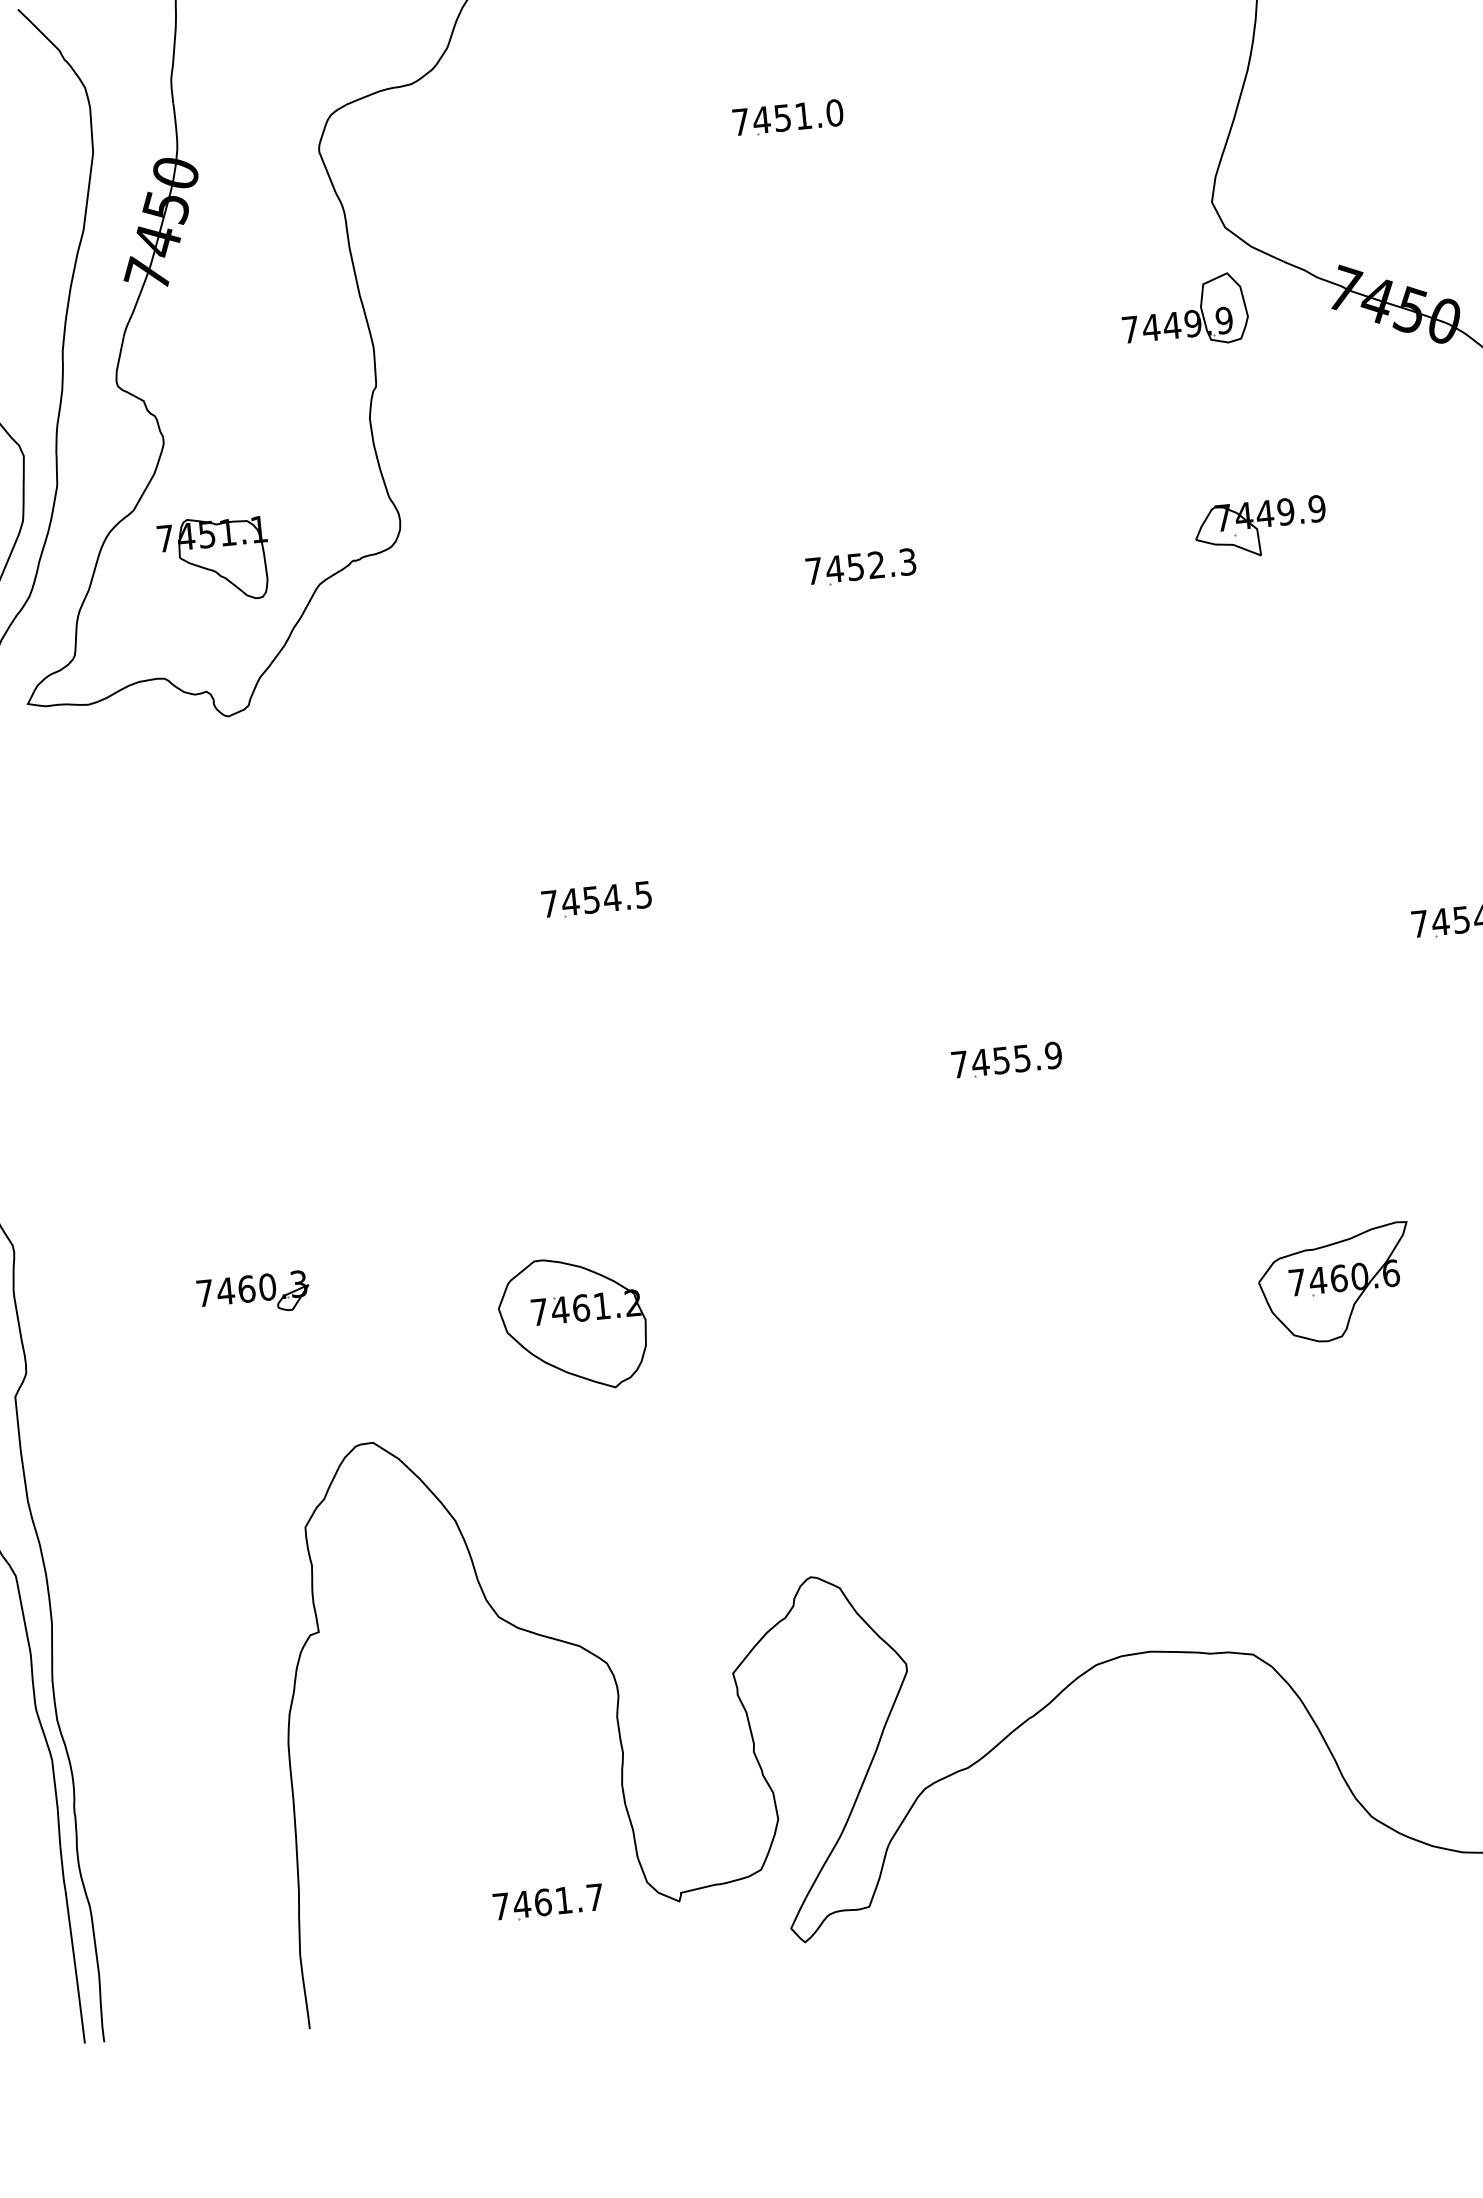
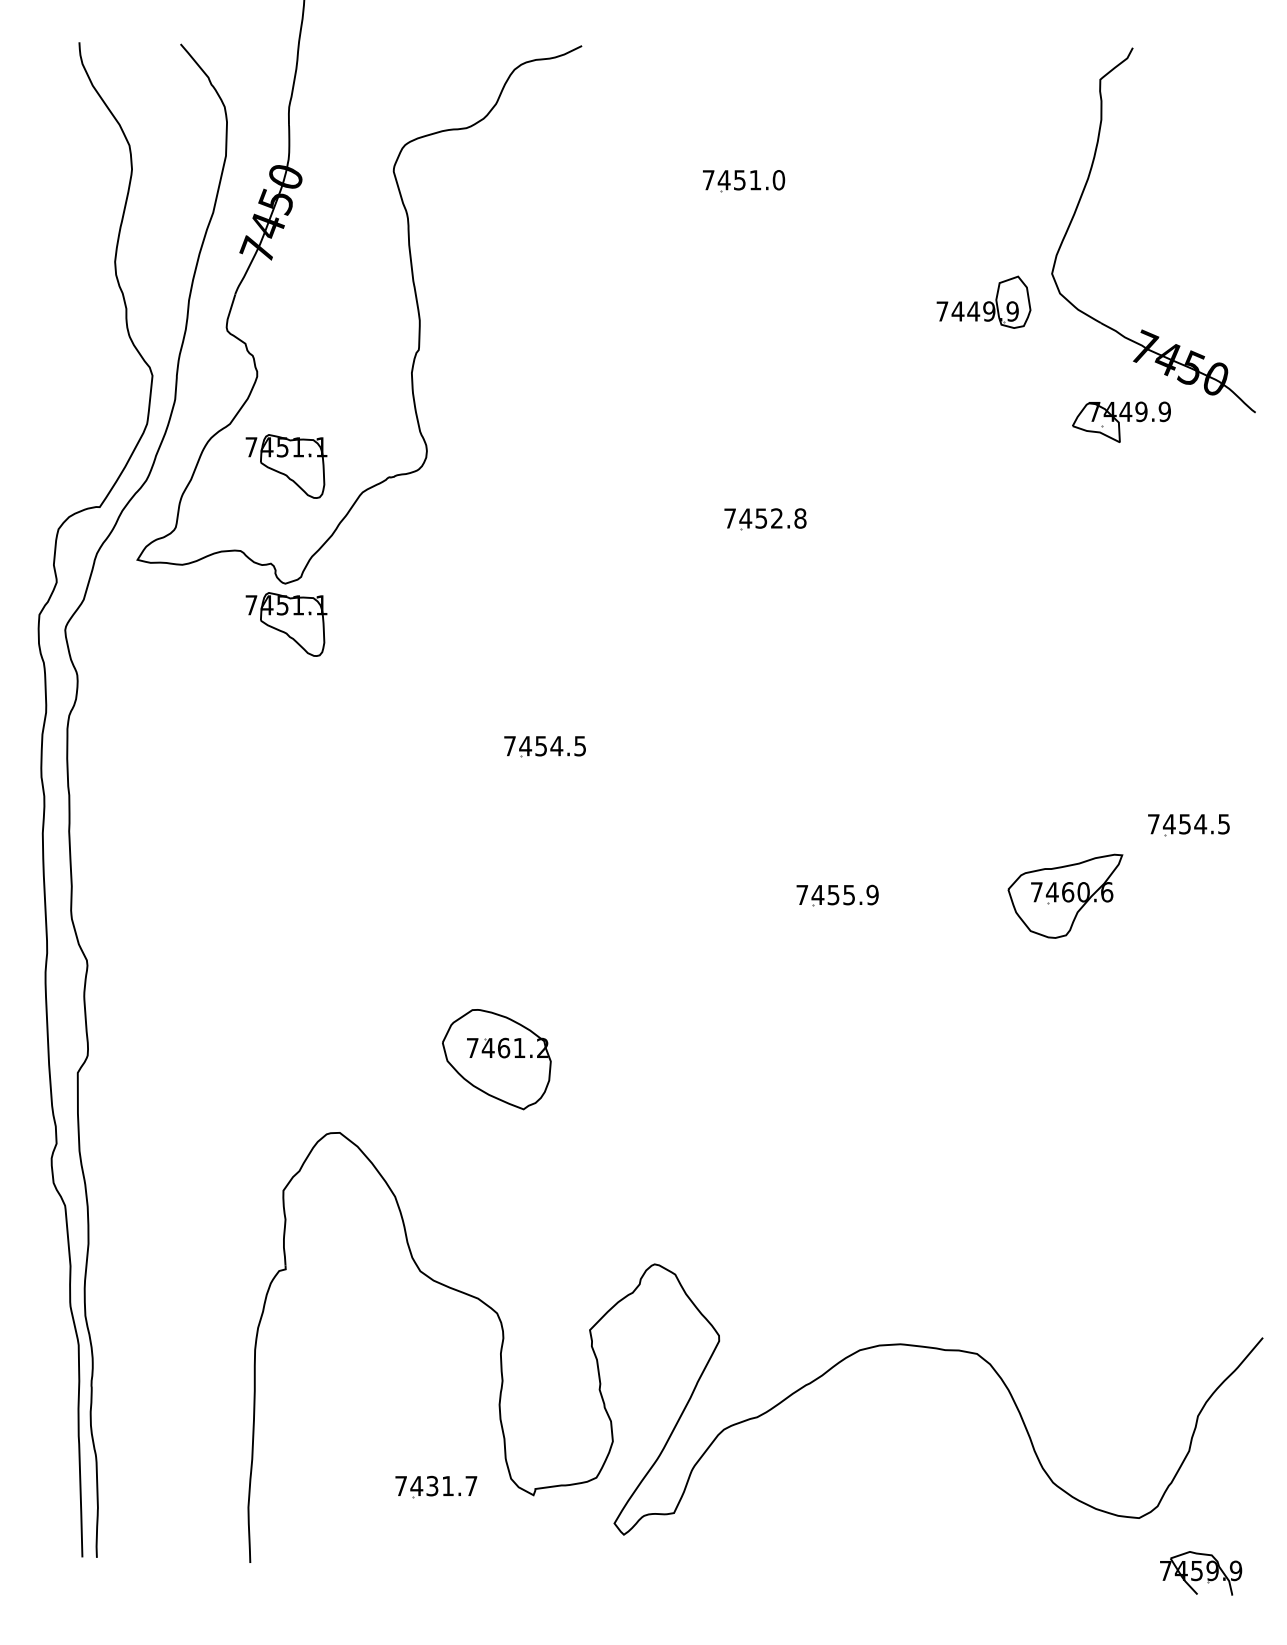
part: (1184, 311) -> (983, 301), moved
part: (1260, 527) -> (1121, 421), moved
text: (907, 561) -> (800, 518), 7452.3 -> 7452.8
part: (235, 770) -> (286, 624), added
part: (1336, 1283) -> (1065, 895), moved
part: (253, 1294) -> (261, 1014), removed
text: (543, 1901) -> (432, 1485), 7461.7 -> 7431.7

